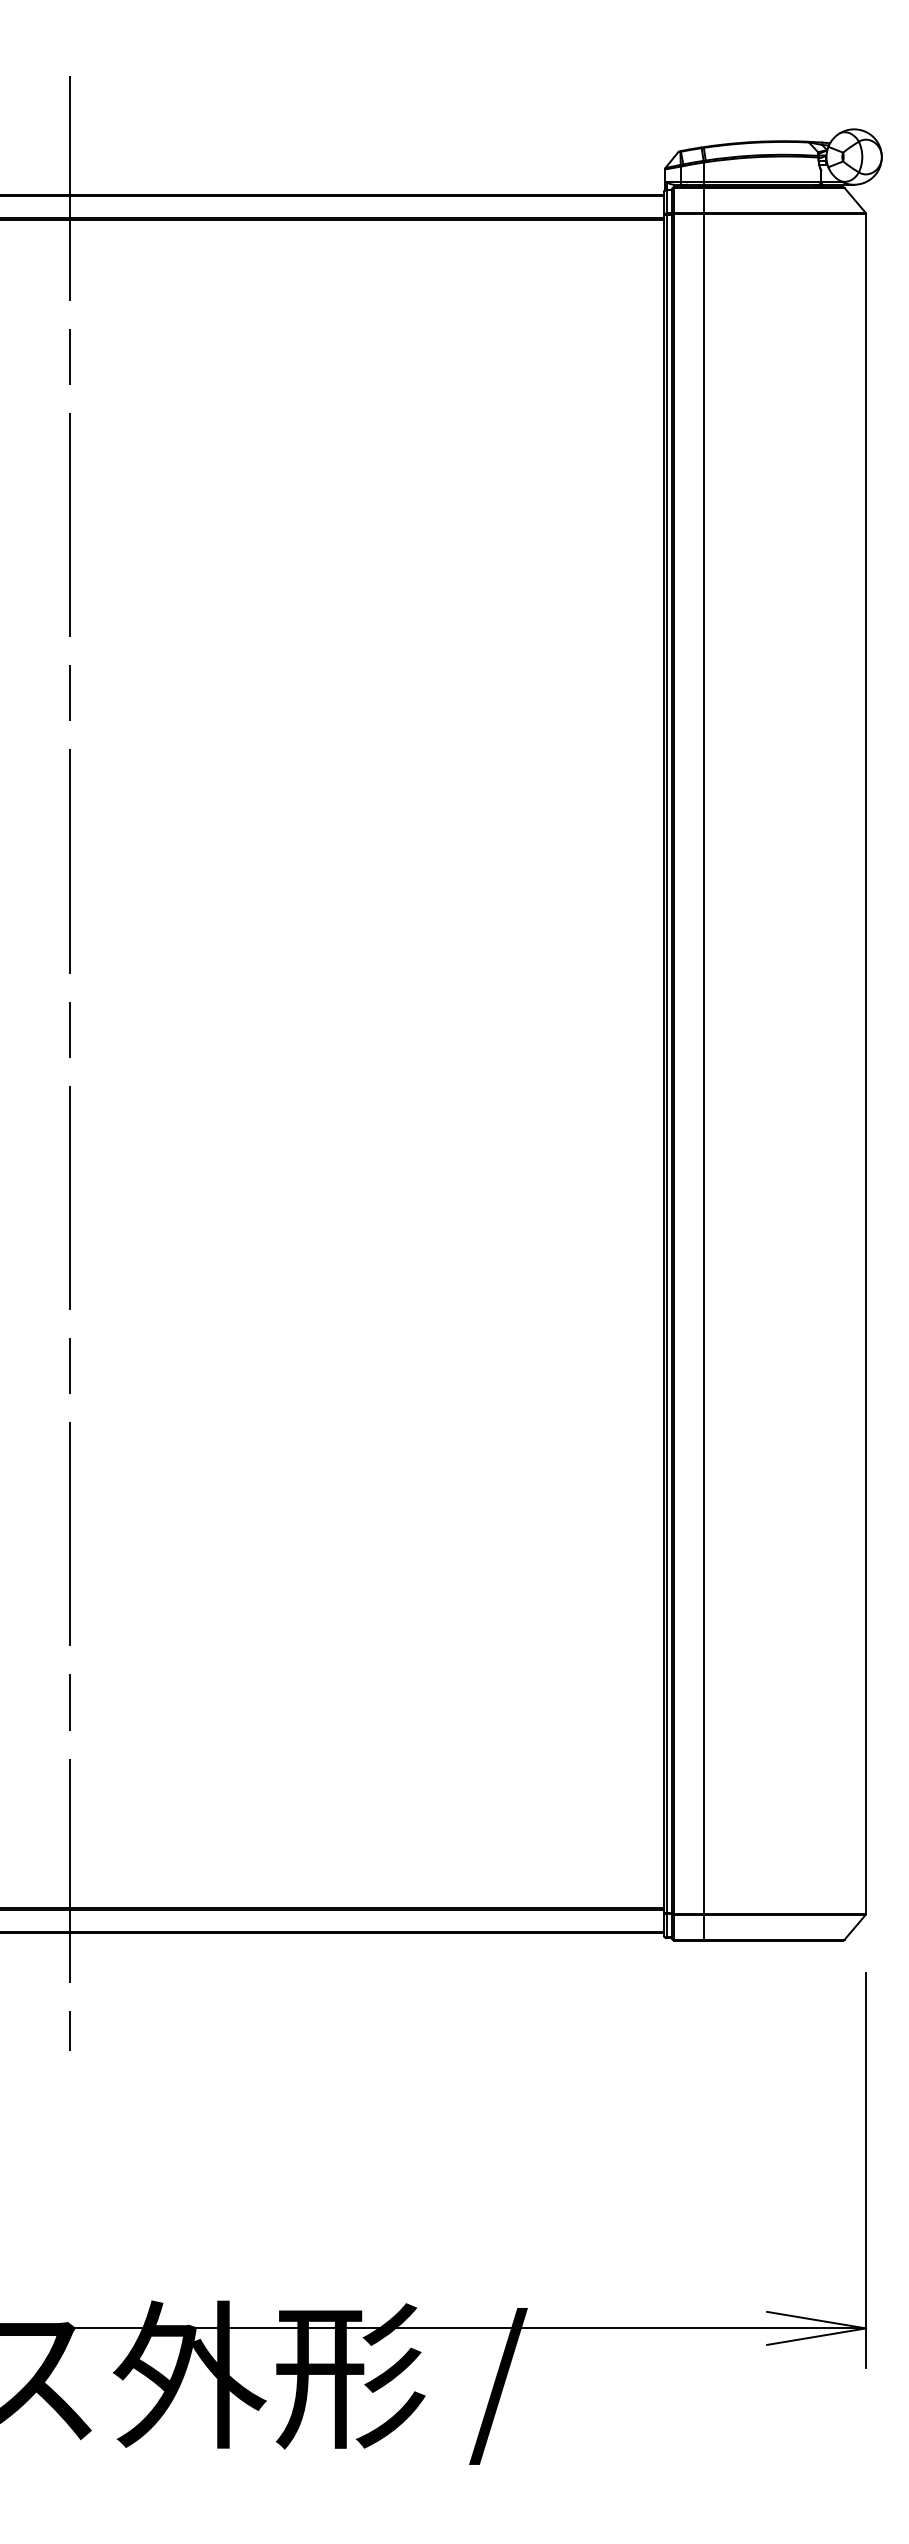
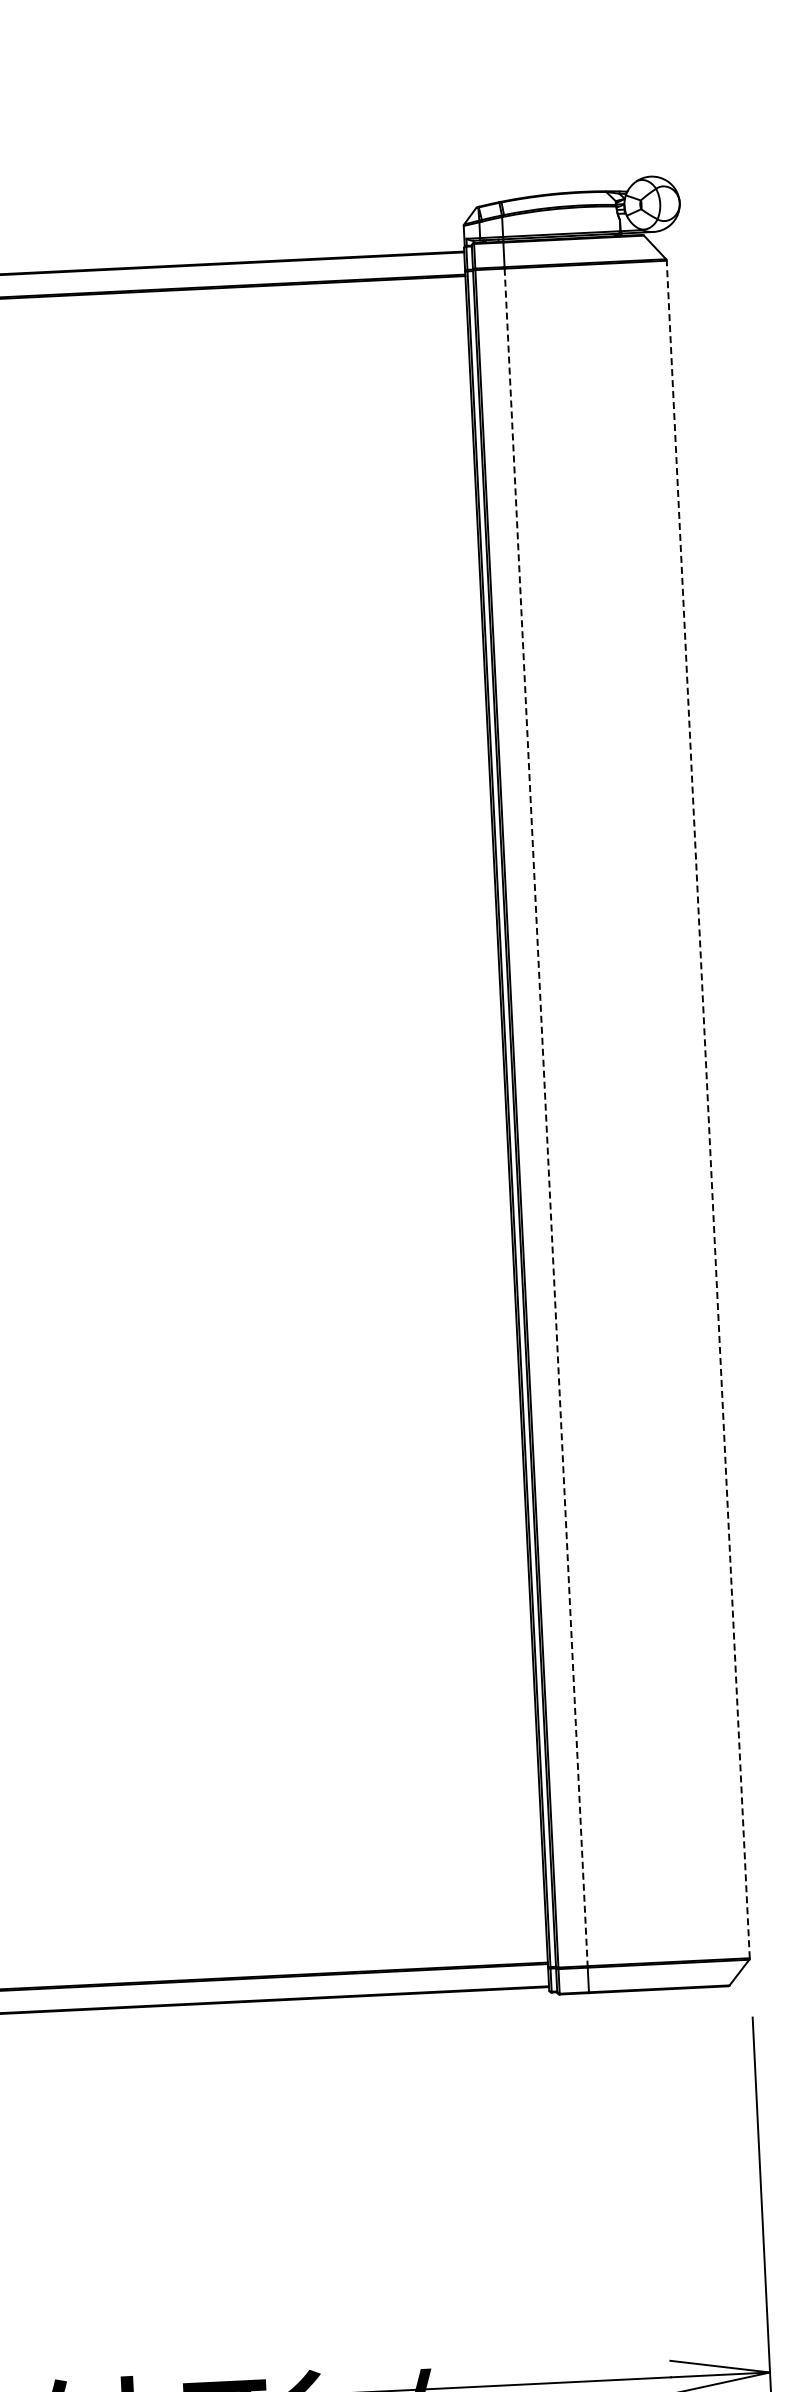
line: (703, 1063) -> (545, 1117), solid -> dashed
line: (866, 1063) -> (708, 1109), solid -> dashed

